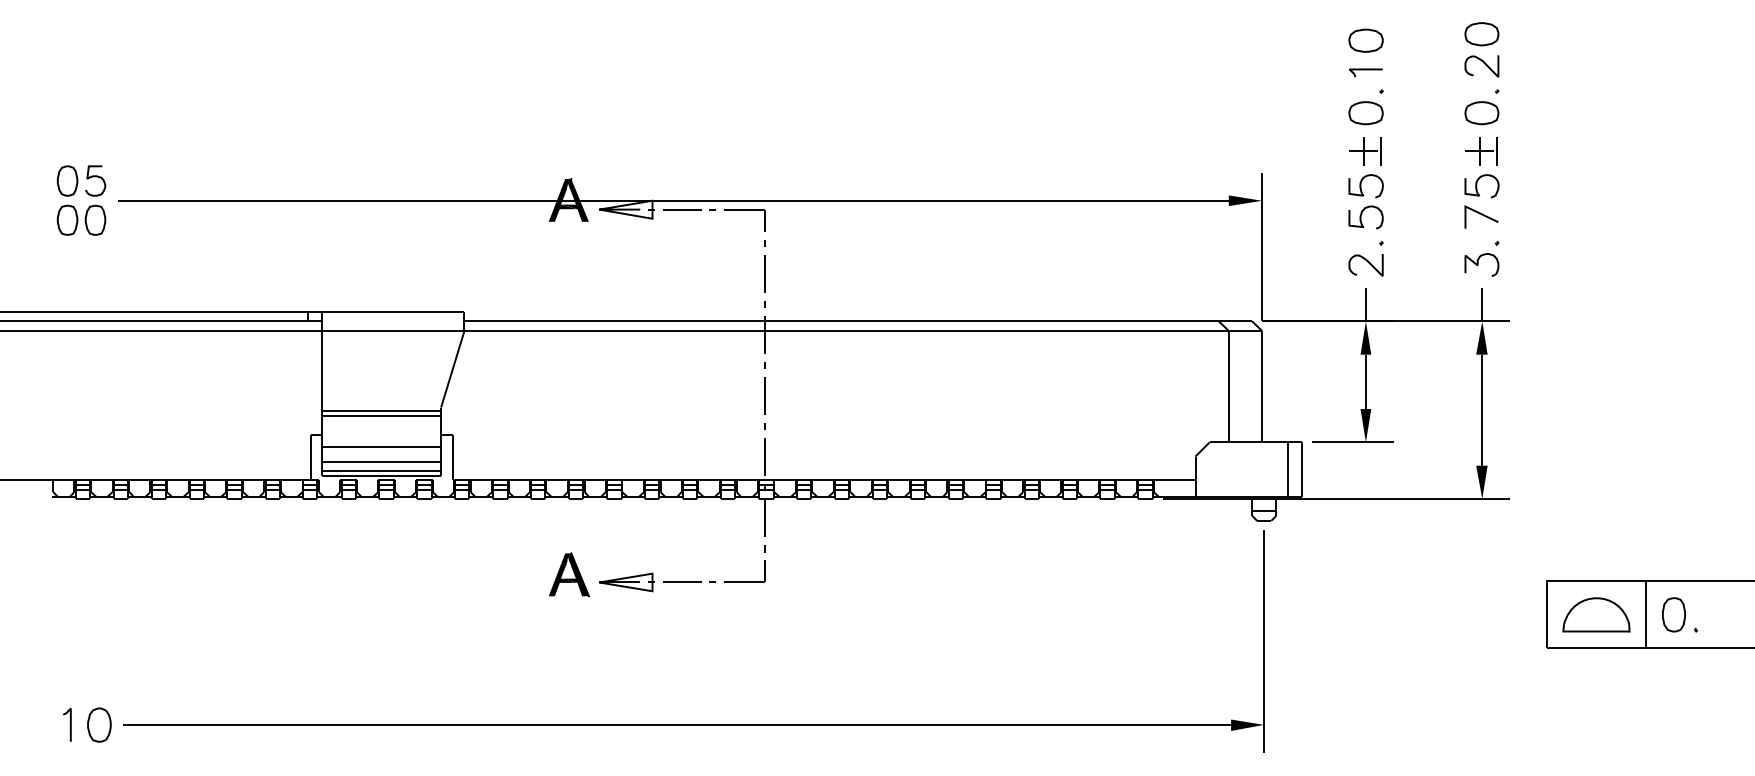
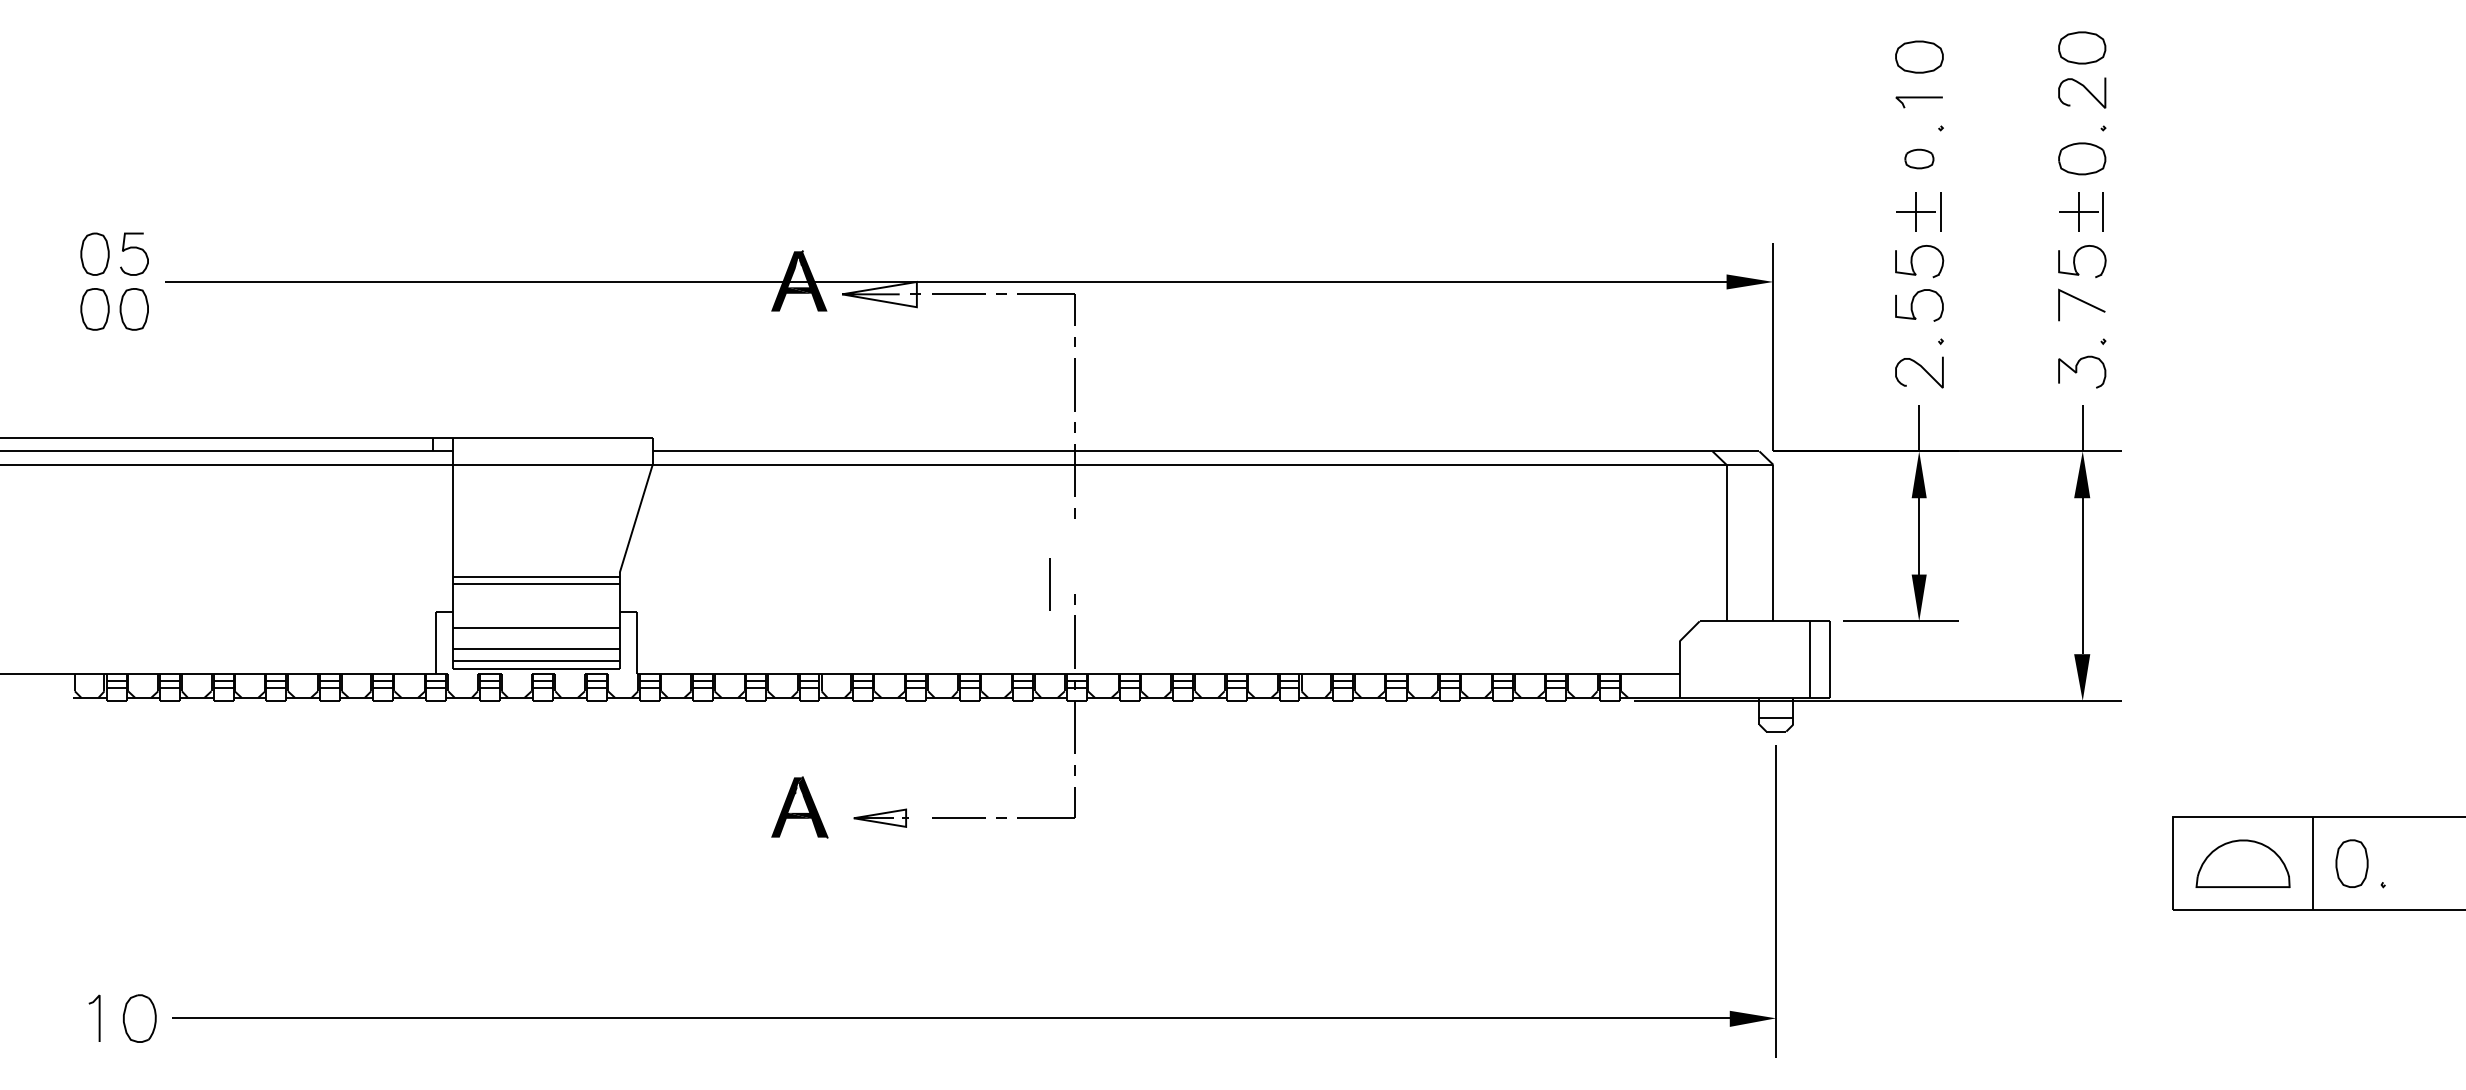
part: (1365, 113) -> (1918, 159), size x0.6
line: (764, 395) -> (1048, 583), moved
part: (626, 582) -> (880, 818), size x0.7

